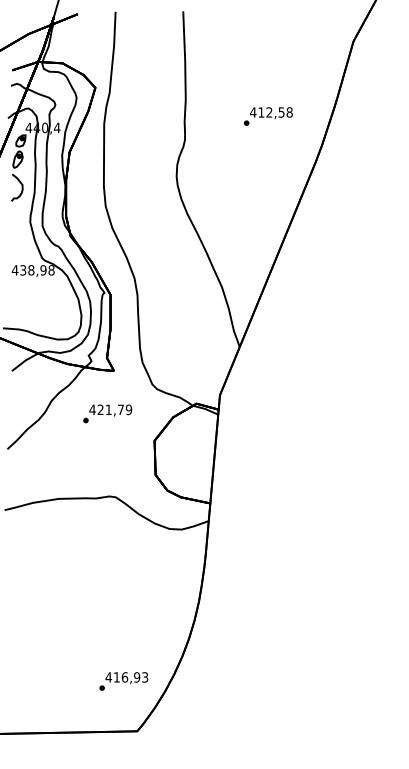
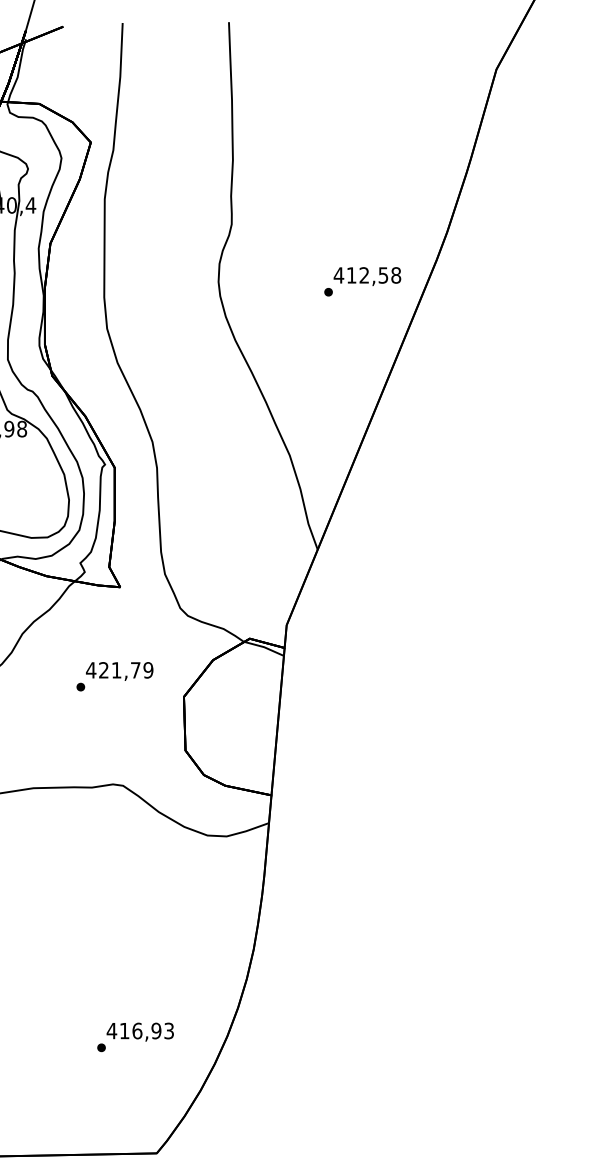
text: (268, 116) -> (362, 281), moved
text: (107, 413) -> (114, 676), moved
text: (123, 681) -> (135, 1037), moved

